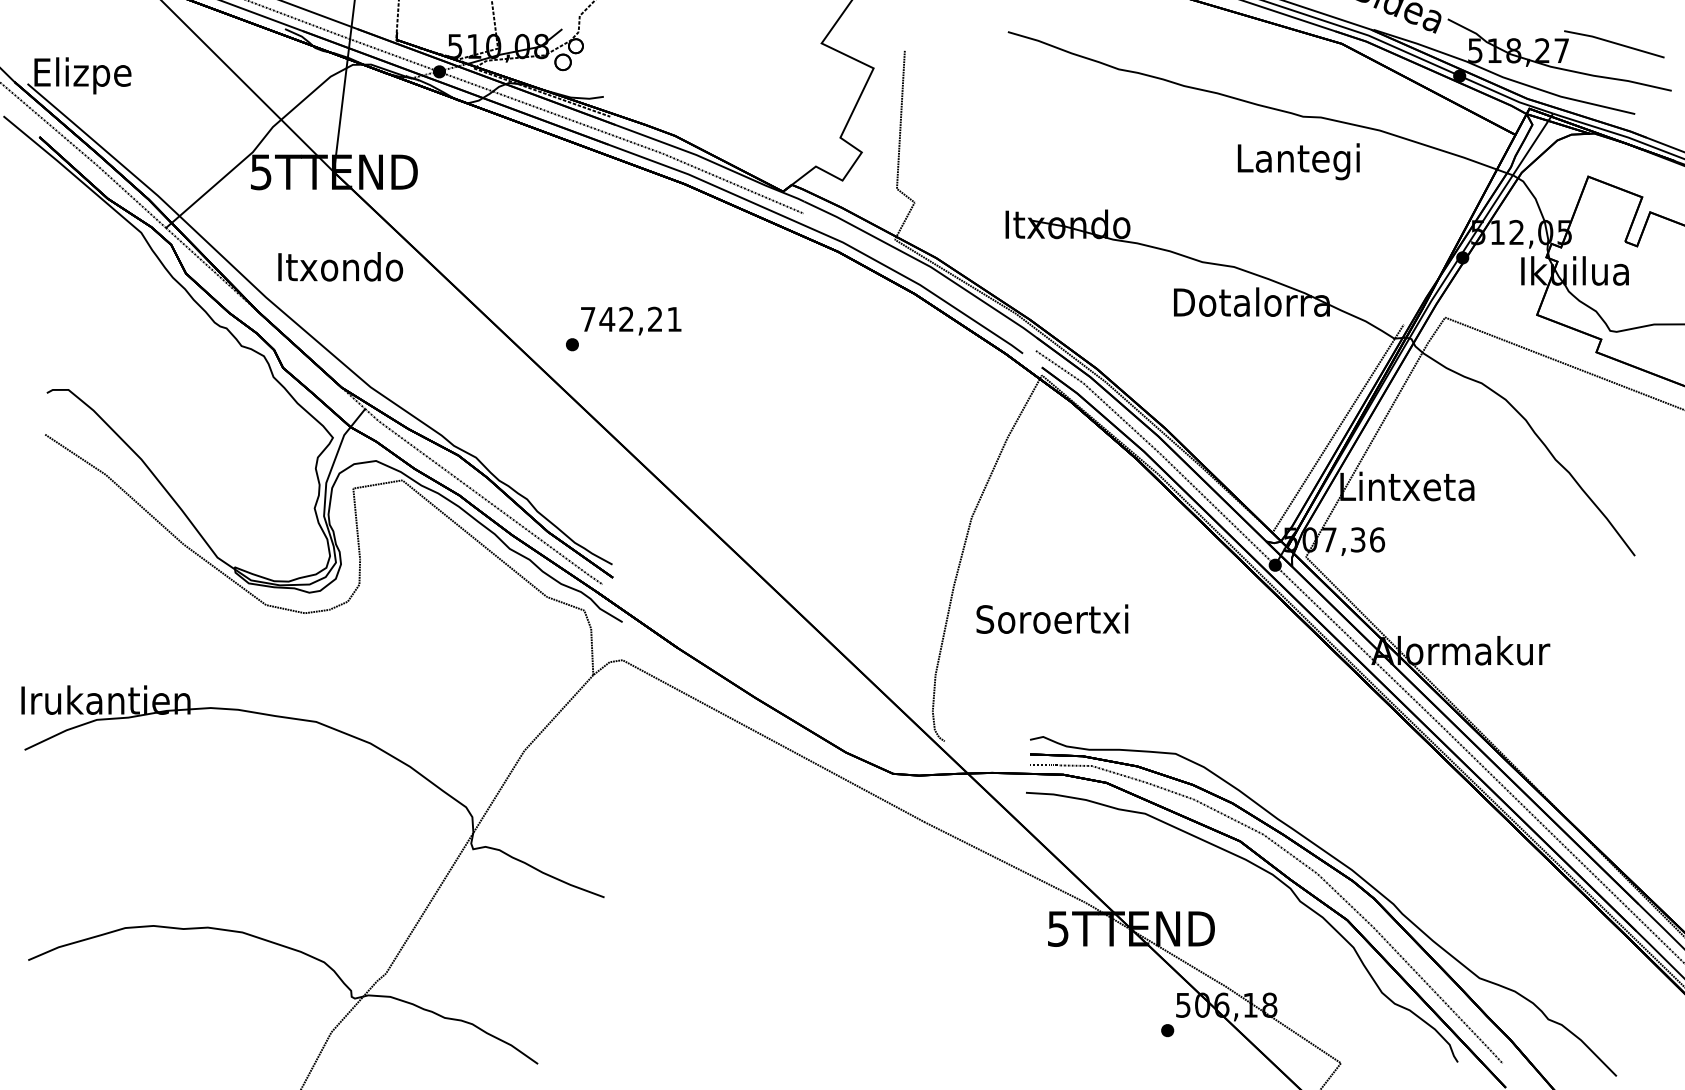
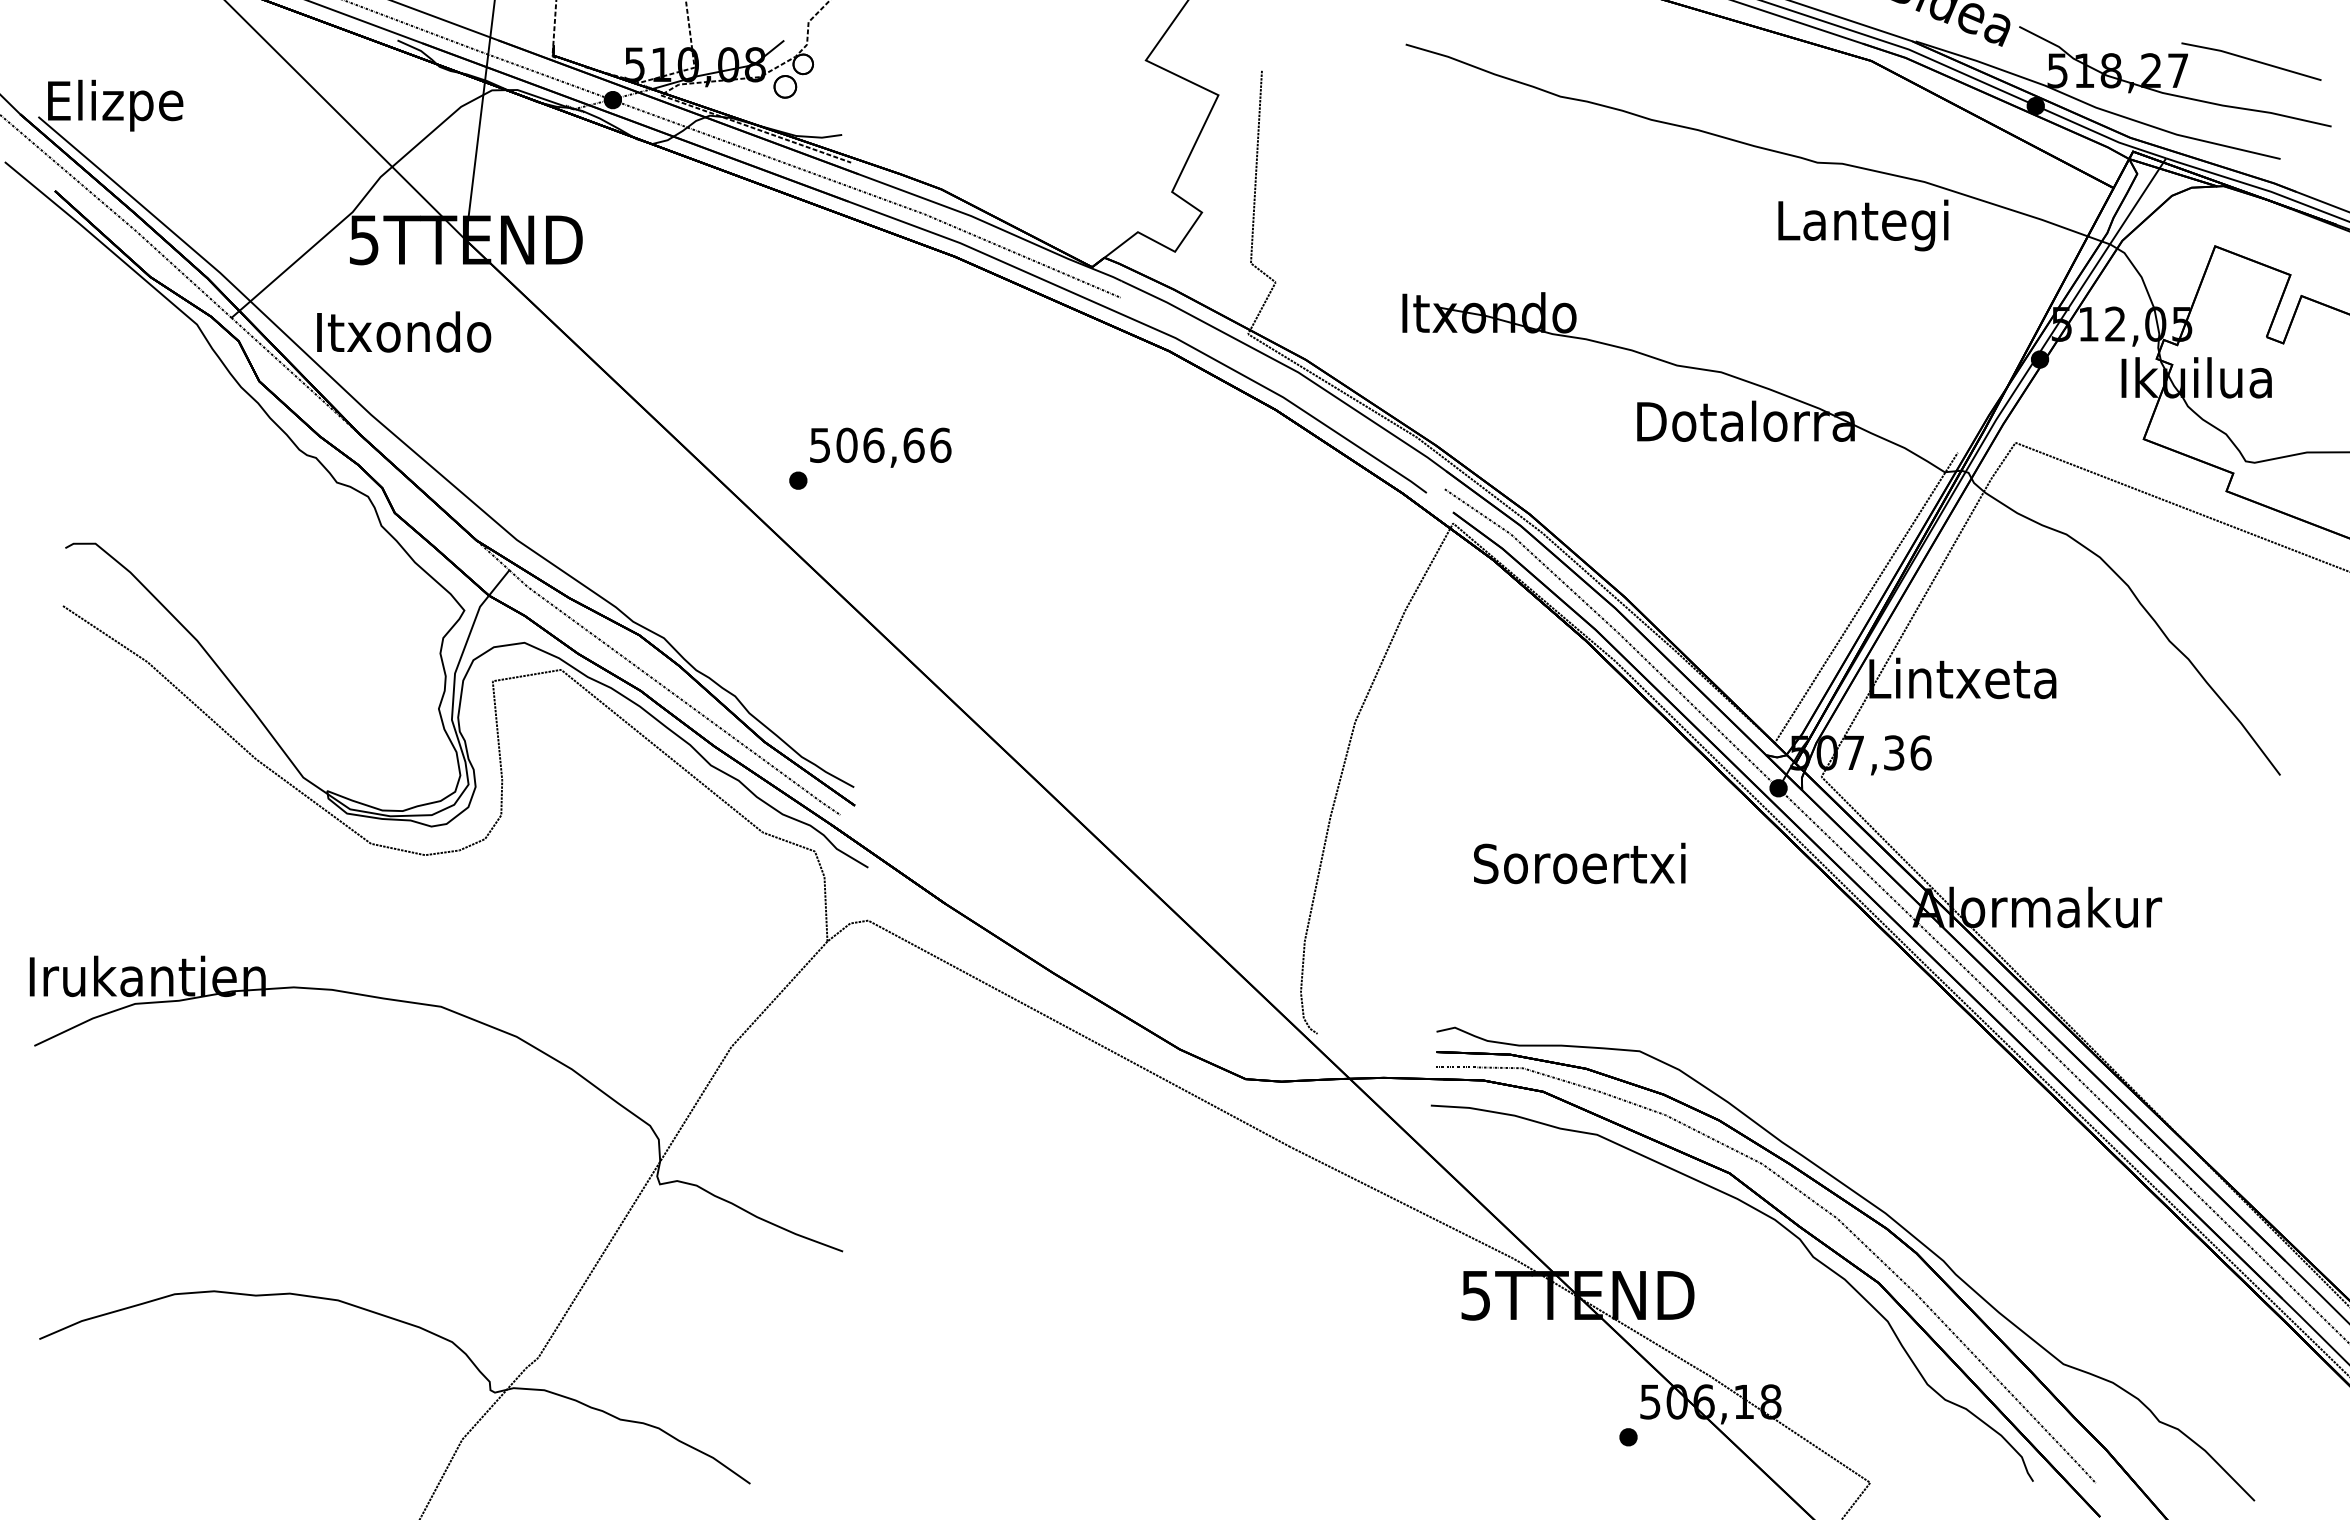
text: (1298, 161) -> (1863, 225), moved
text: (340, 266) -> (404, 331), moved
text: (631, 318) -> (880, 444), 742,21 -> 506,66
text: (1052, 619) -> (1579, 863), moved

